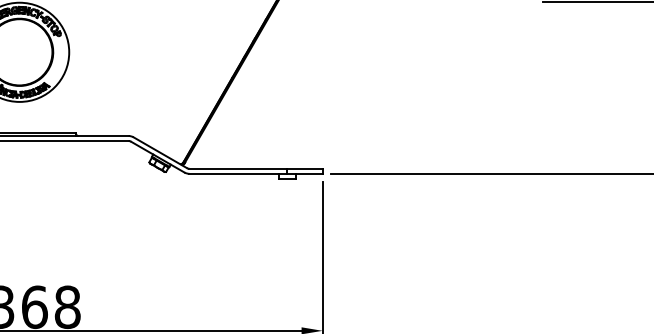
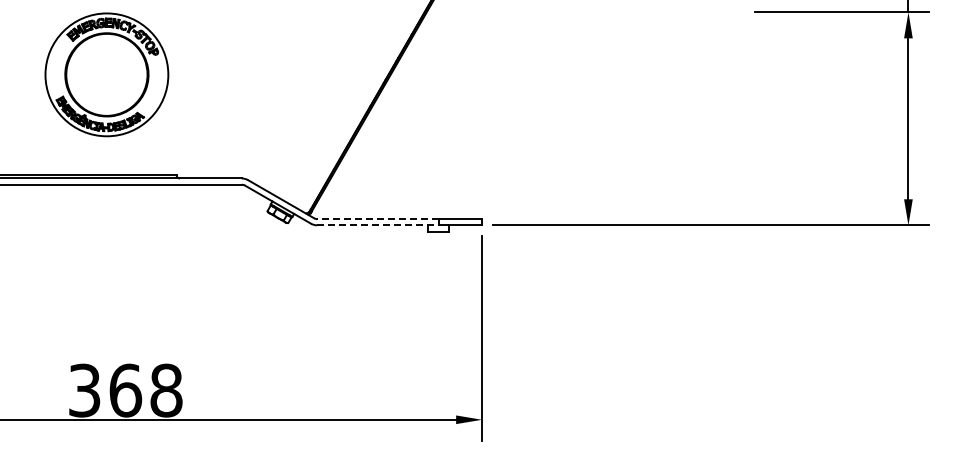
line: (238, 169) -> (377, 219), solid -> dashed
line: (238, 173) -> (377, 225), solid -> dashed

